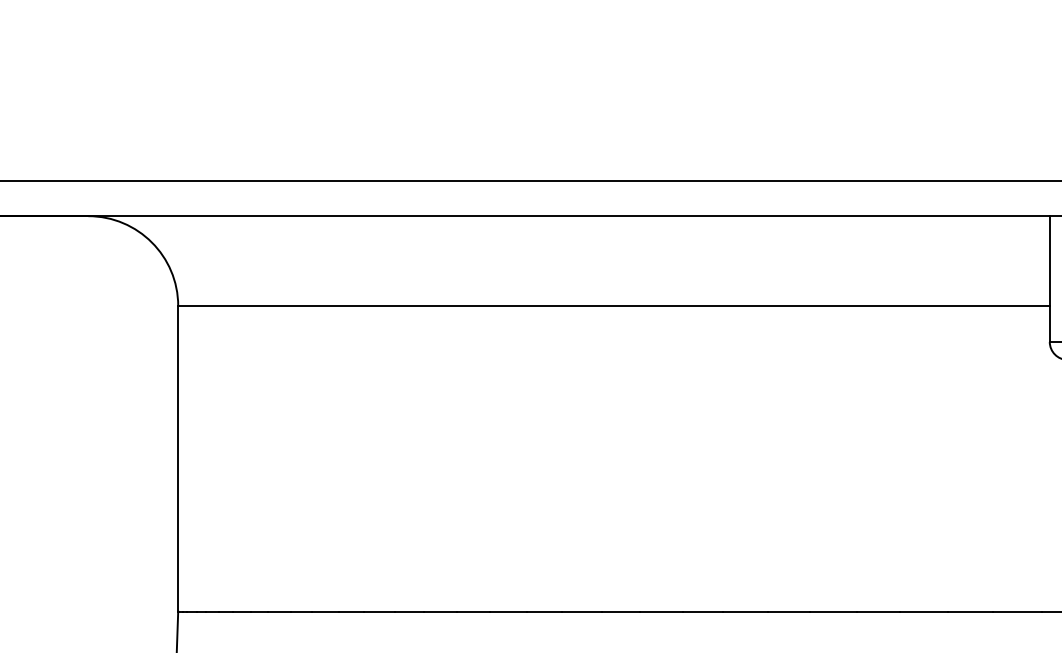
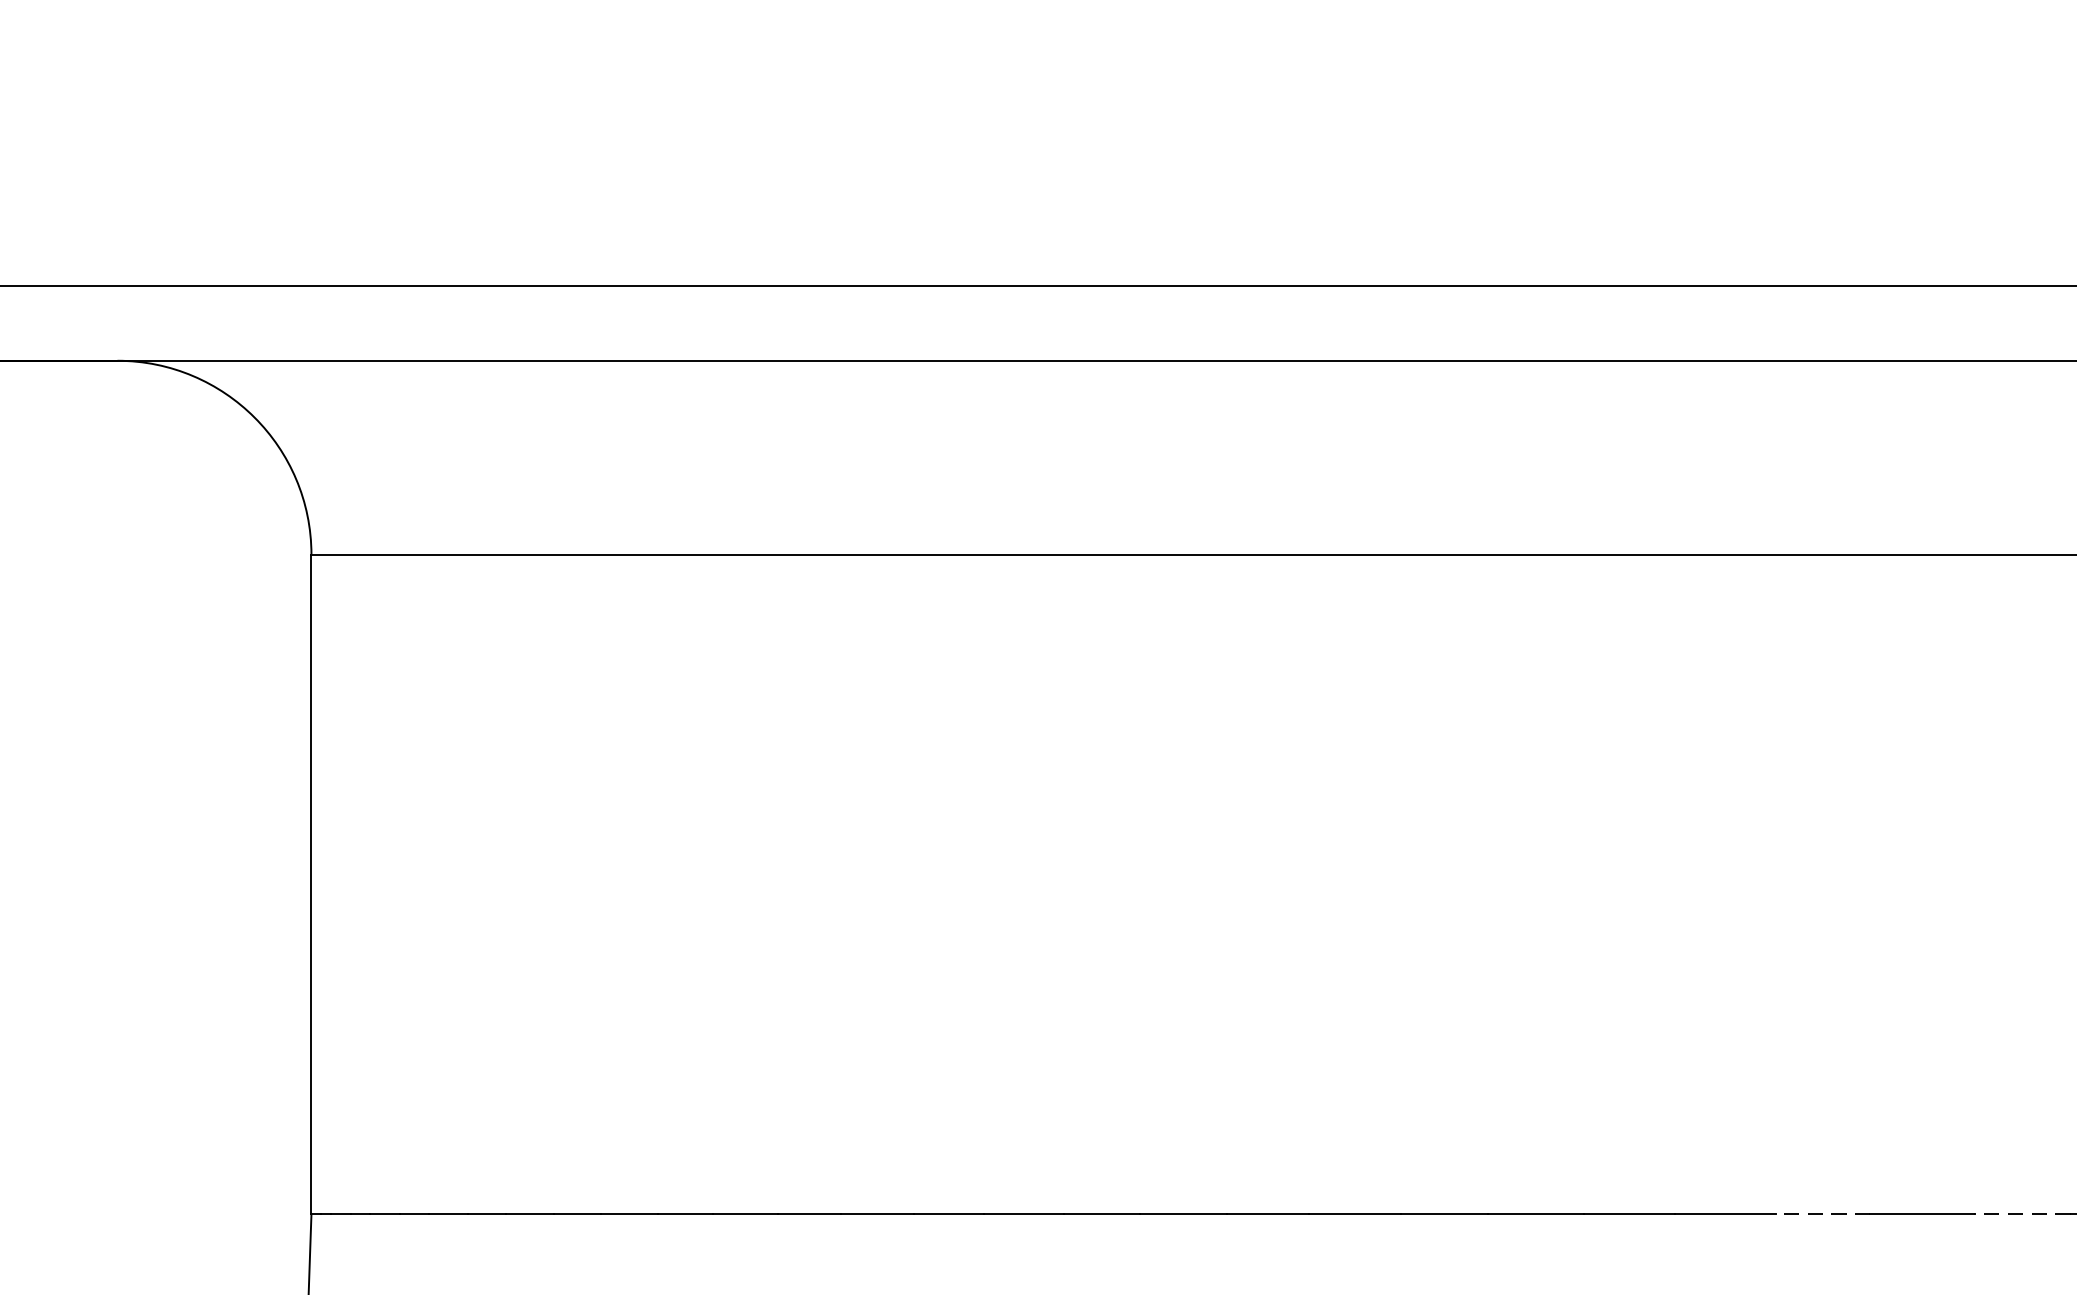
line: (878, 611) -> (1823, 1214), solid -> dashed
line: (970, 611) -> (2021, 1214), solid -> dashed

